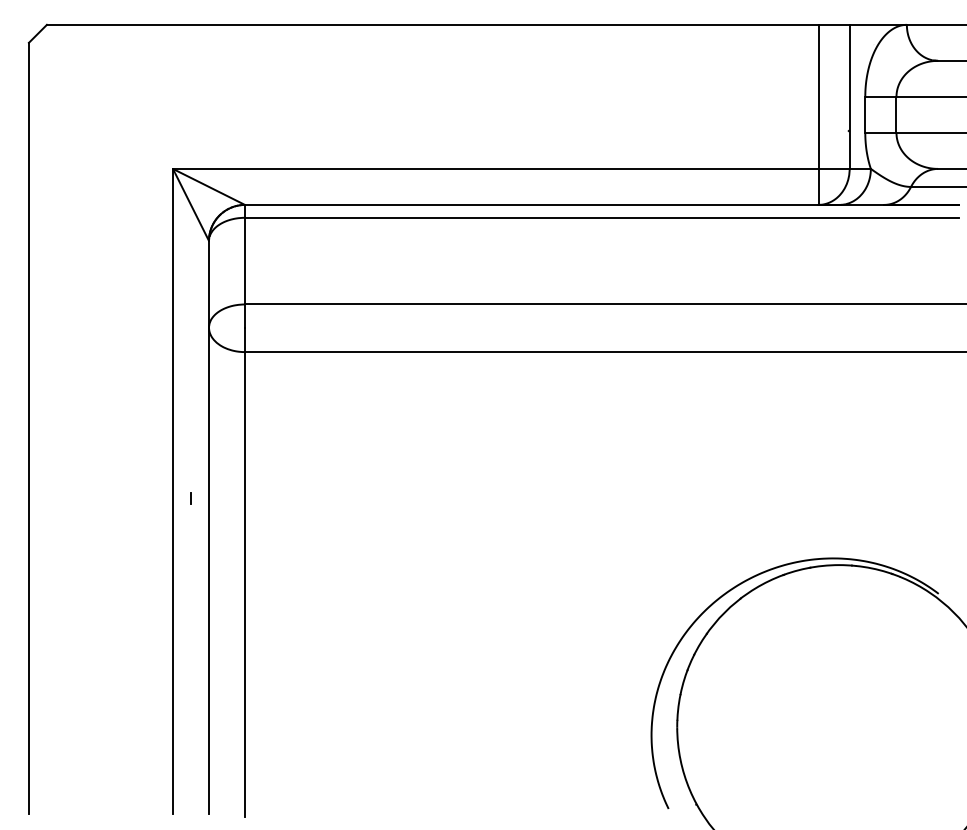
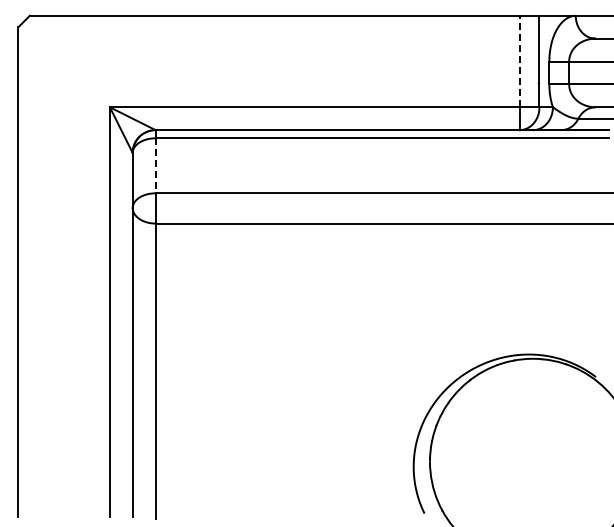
line: (818, 96) -> (519, 61), solid -> dashed
line: (244, 260) -> (155, 165), solid -> dashed
line: (189, 498) -> (120, 316), removed

